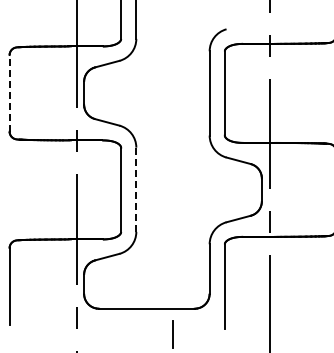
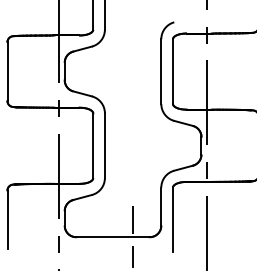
line: (9, 92) -> (7, 70), dashed -> solid
line: (136, 190) -> (105, 146), dashed -> solid
line: (172, 285) -> (132, 219), added

